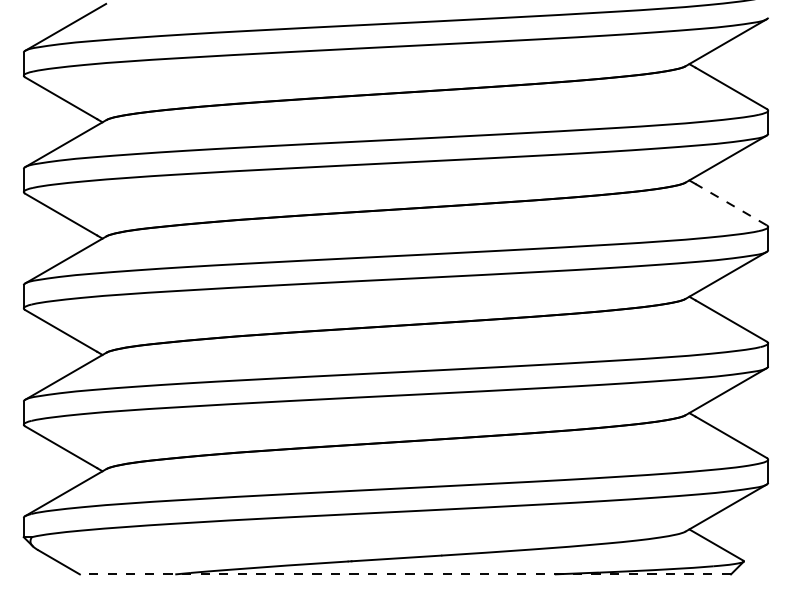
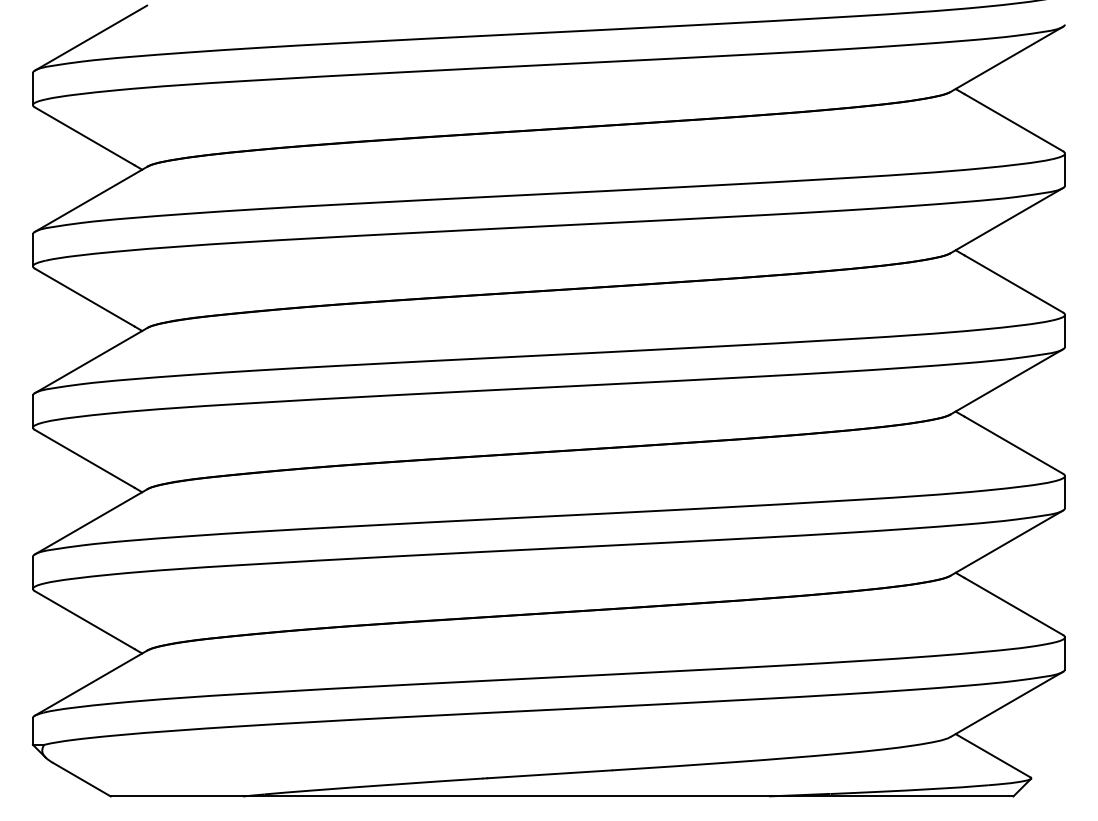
line: (730, 204) -> (1012, 283), dashed -> solid
line: (405, 574) -> (562, 796), dashed -> solid

